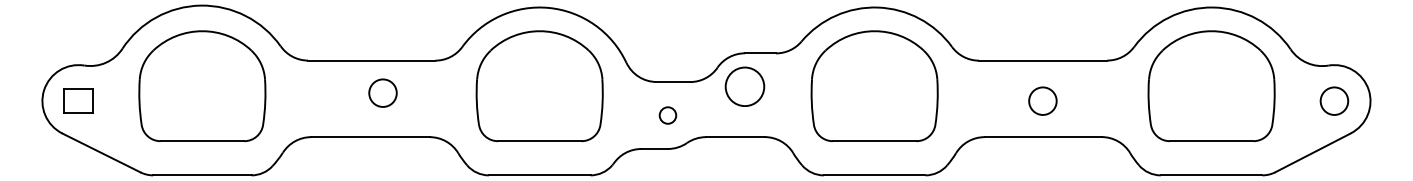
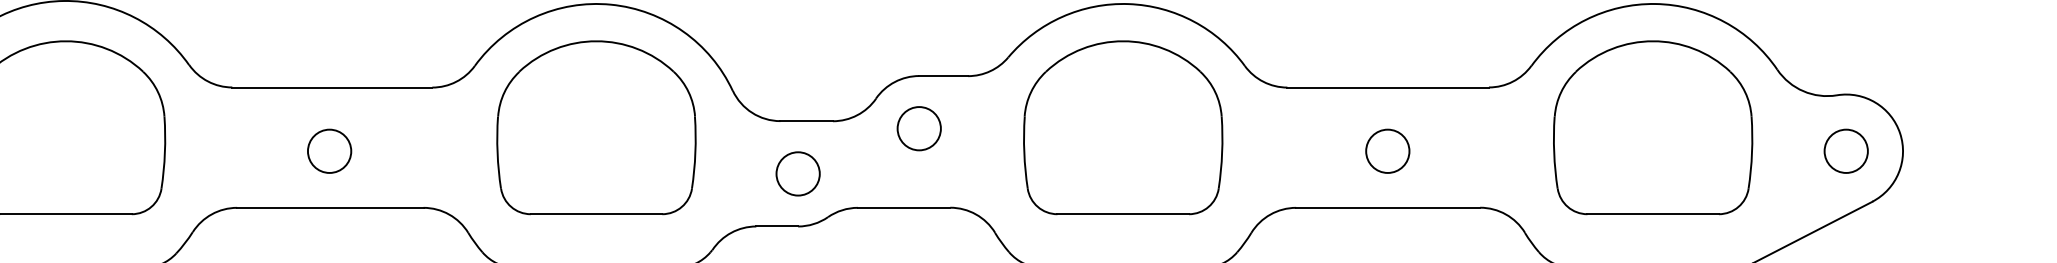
circle: (744, 86) -> (918, 128), size x0.71
circle: (382, 92) -> (328, 150), moved
circle: (667, 115) -> (797, 173), size x1.67

